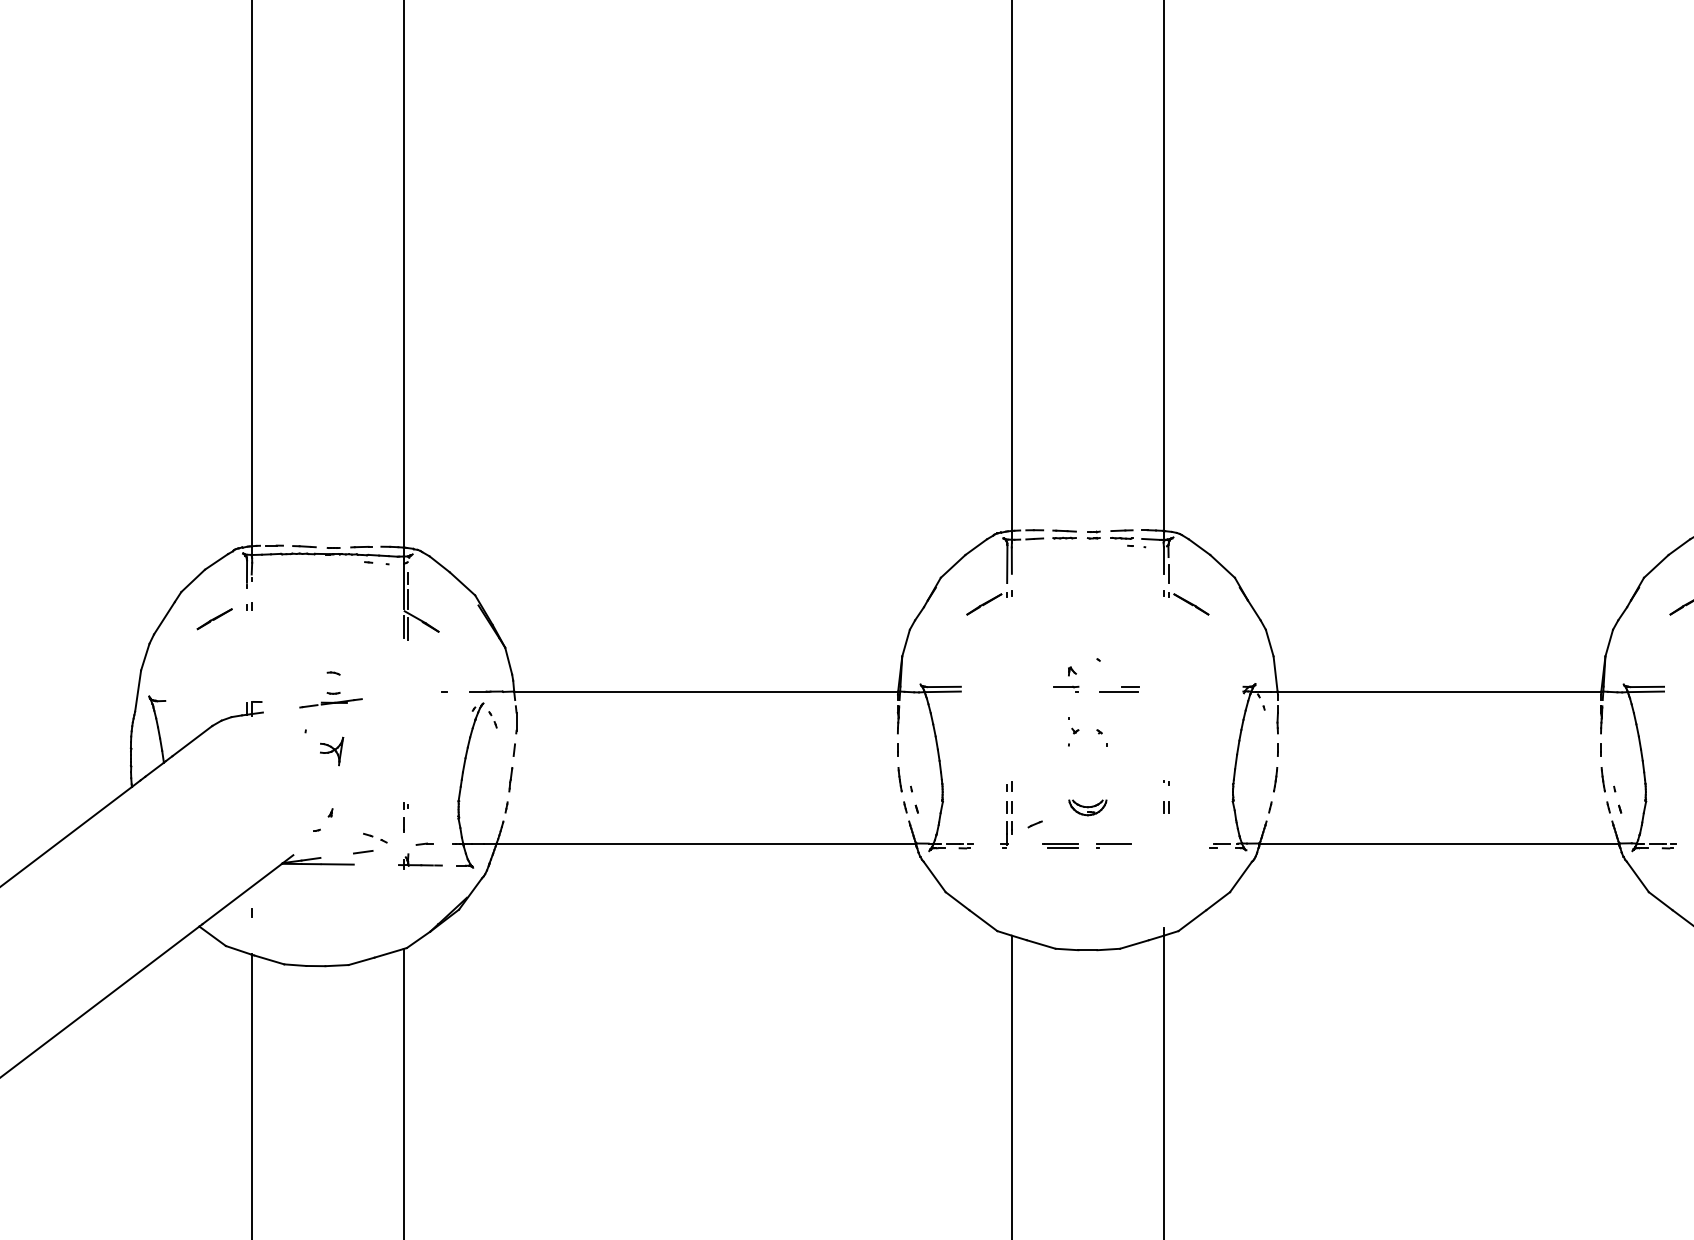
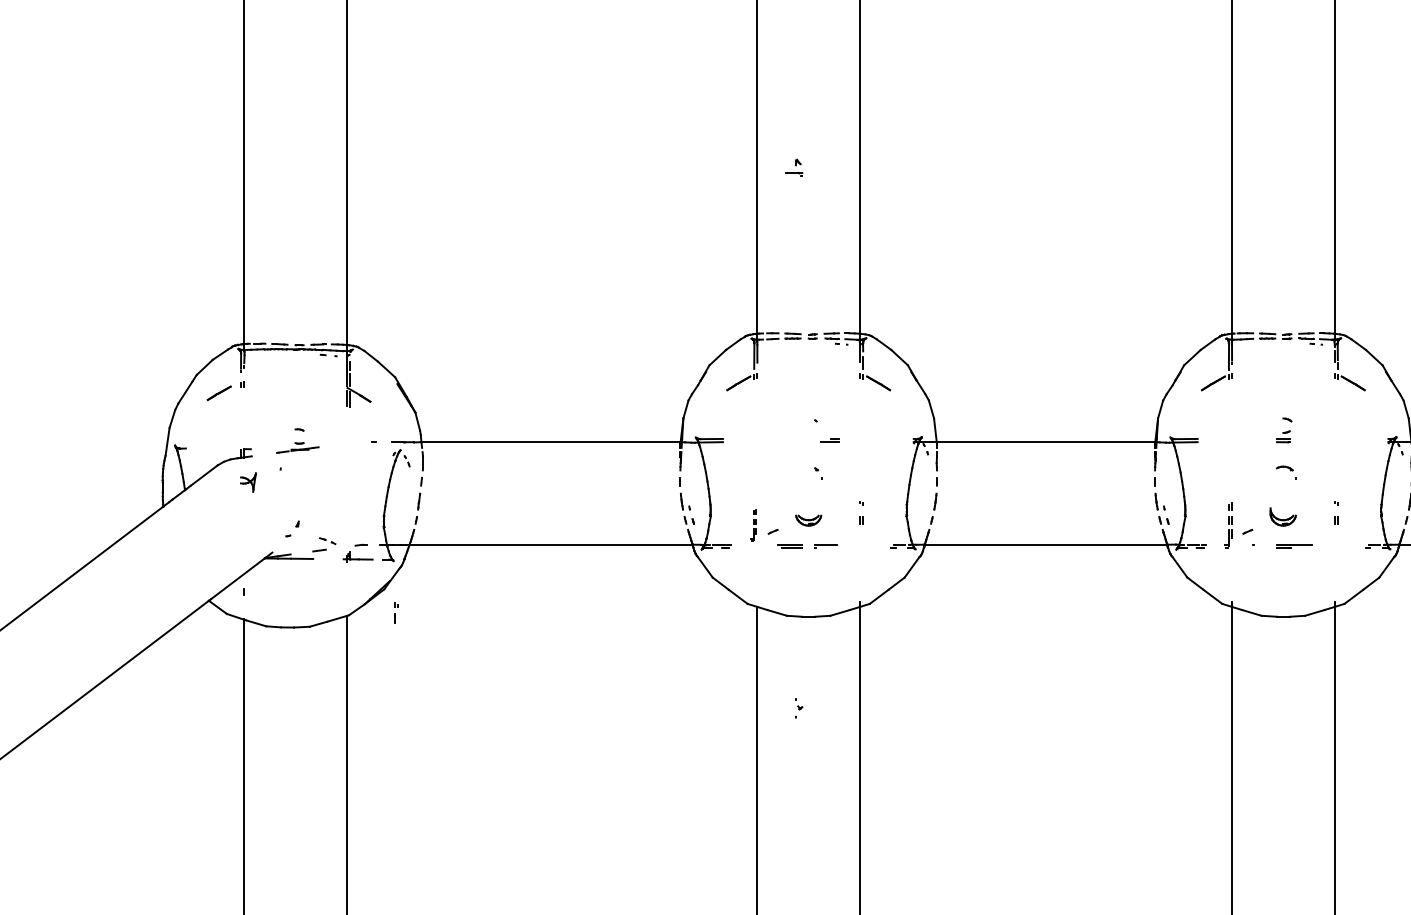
part: (1066, 678) -> (794, 167), moved
part: (1118, 689) -> (829, 440), size x0.7
part: (1074, 732) -> (799, 708), moved
part: (332, 751) -> (248, 482), moved
part: (1006, 815) -> (753, 525), size x0.7
part: (406, 816) -> (396, 612), moved

